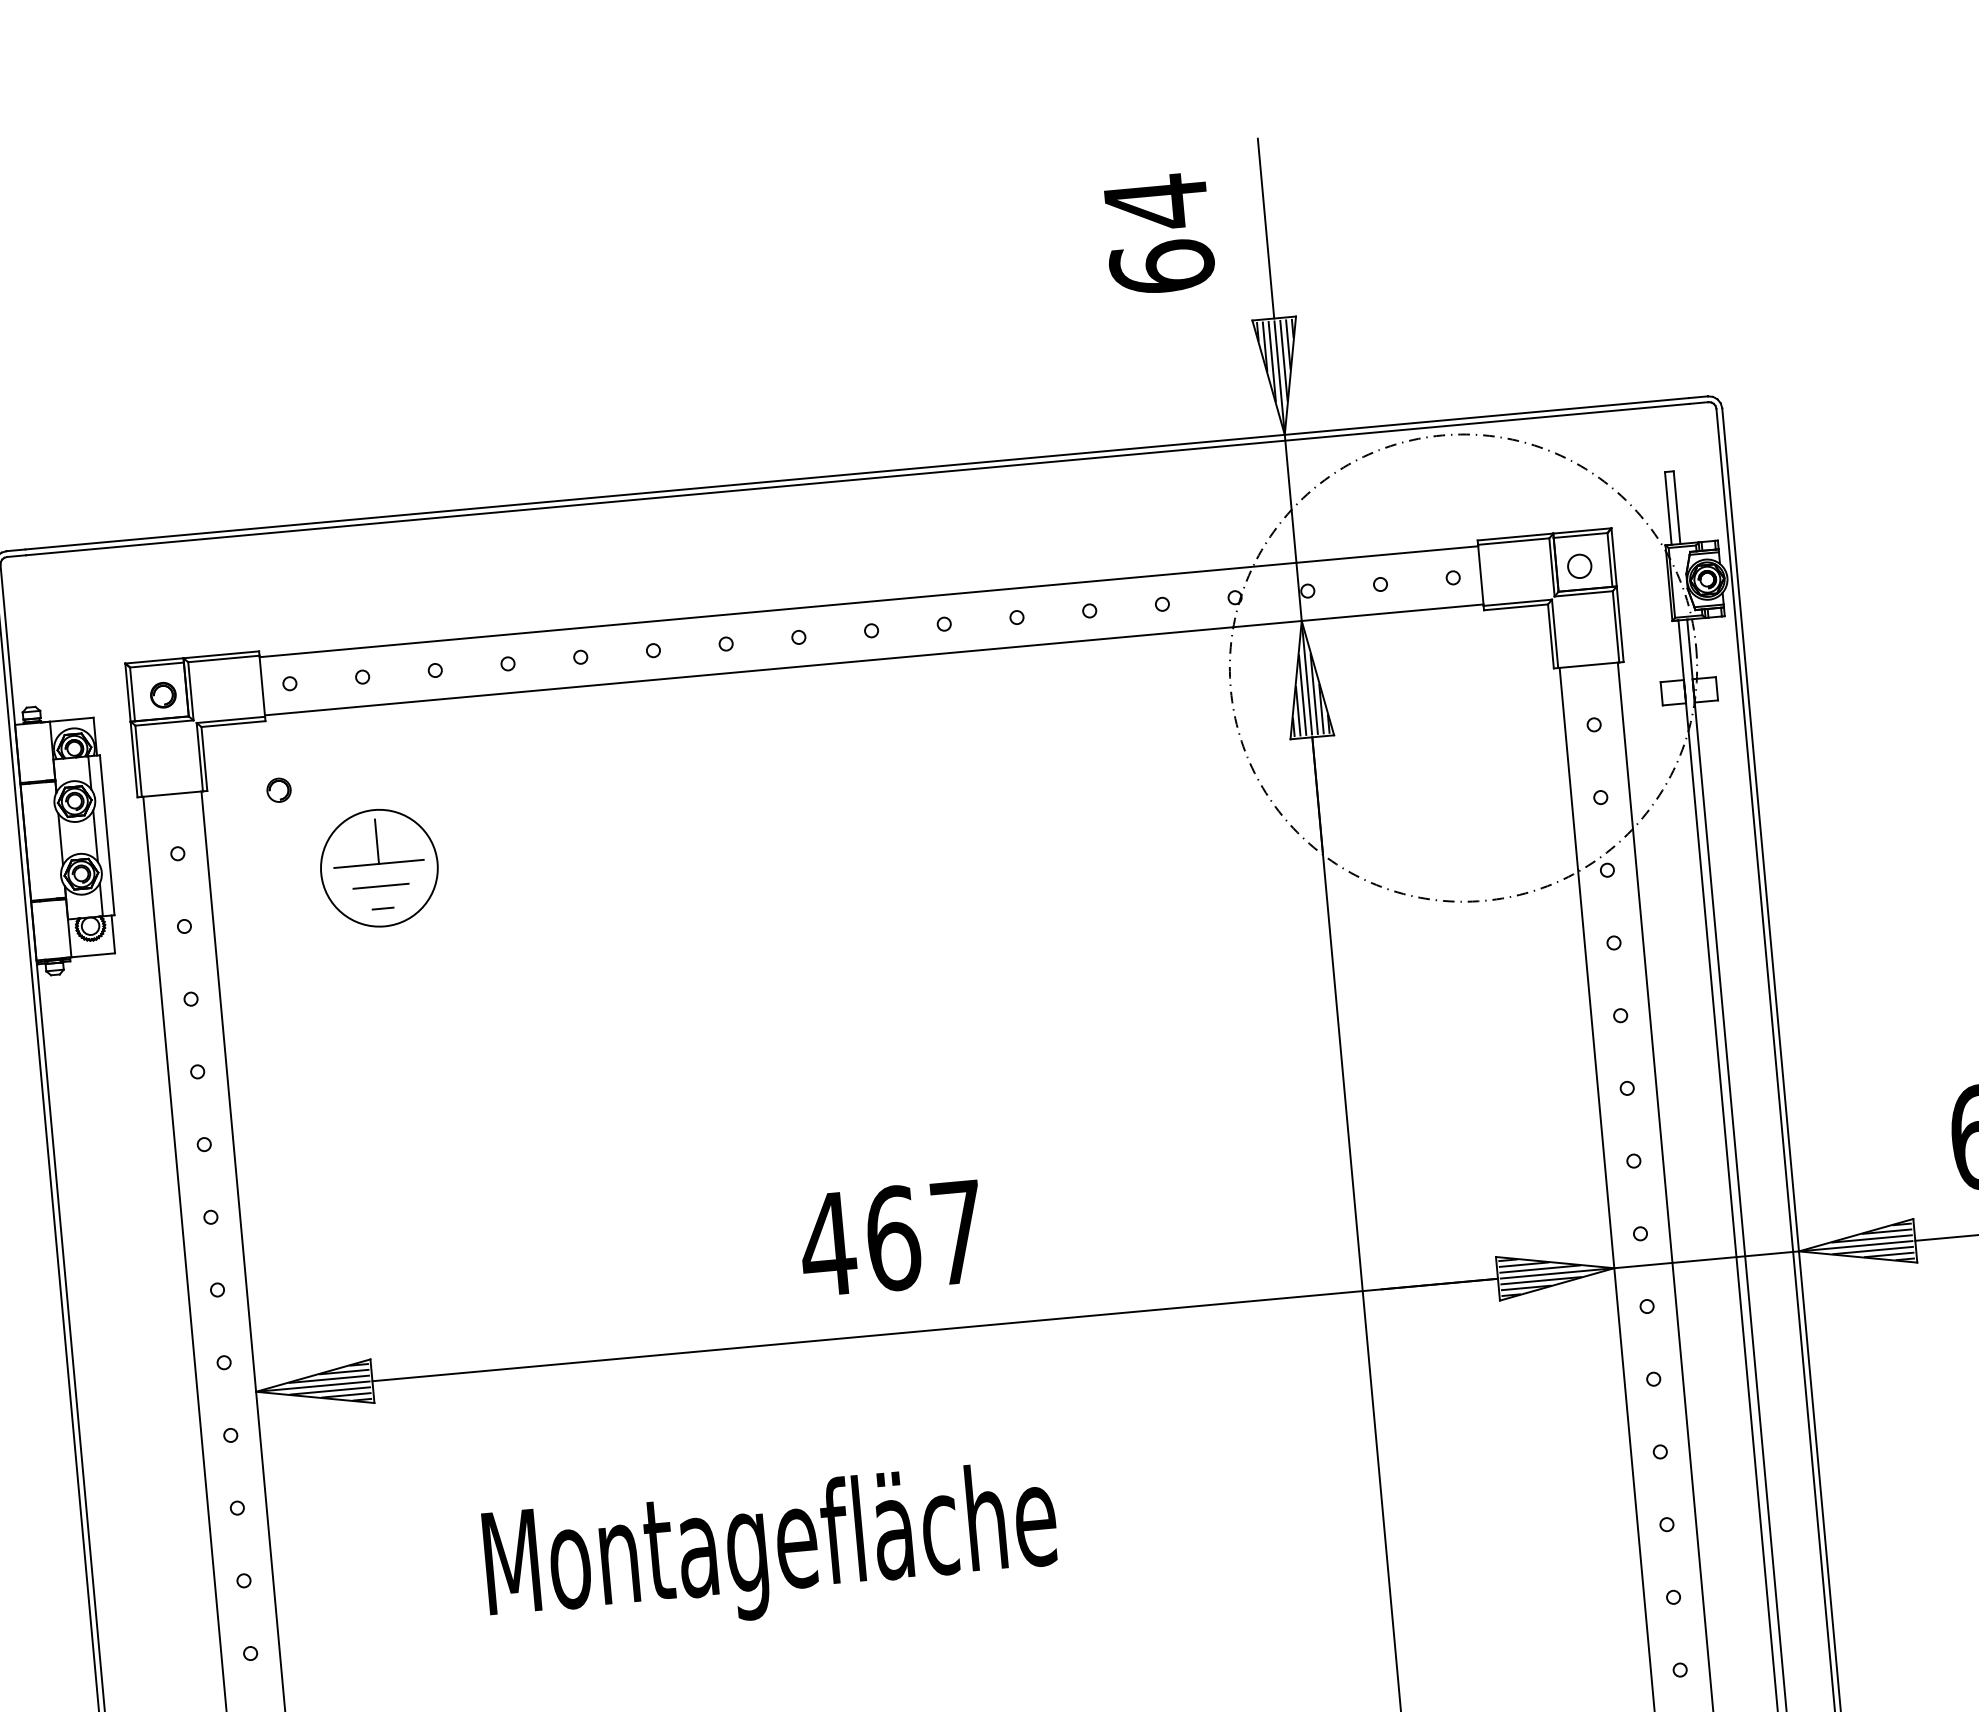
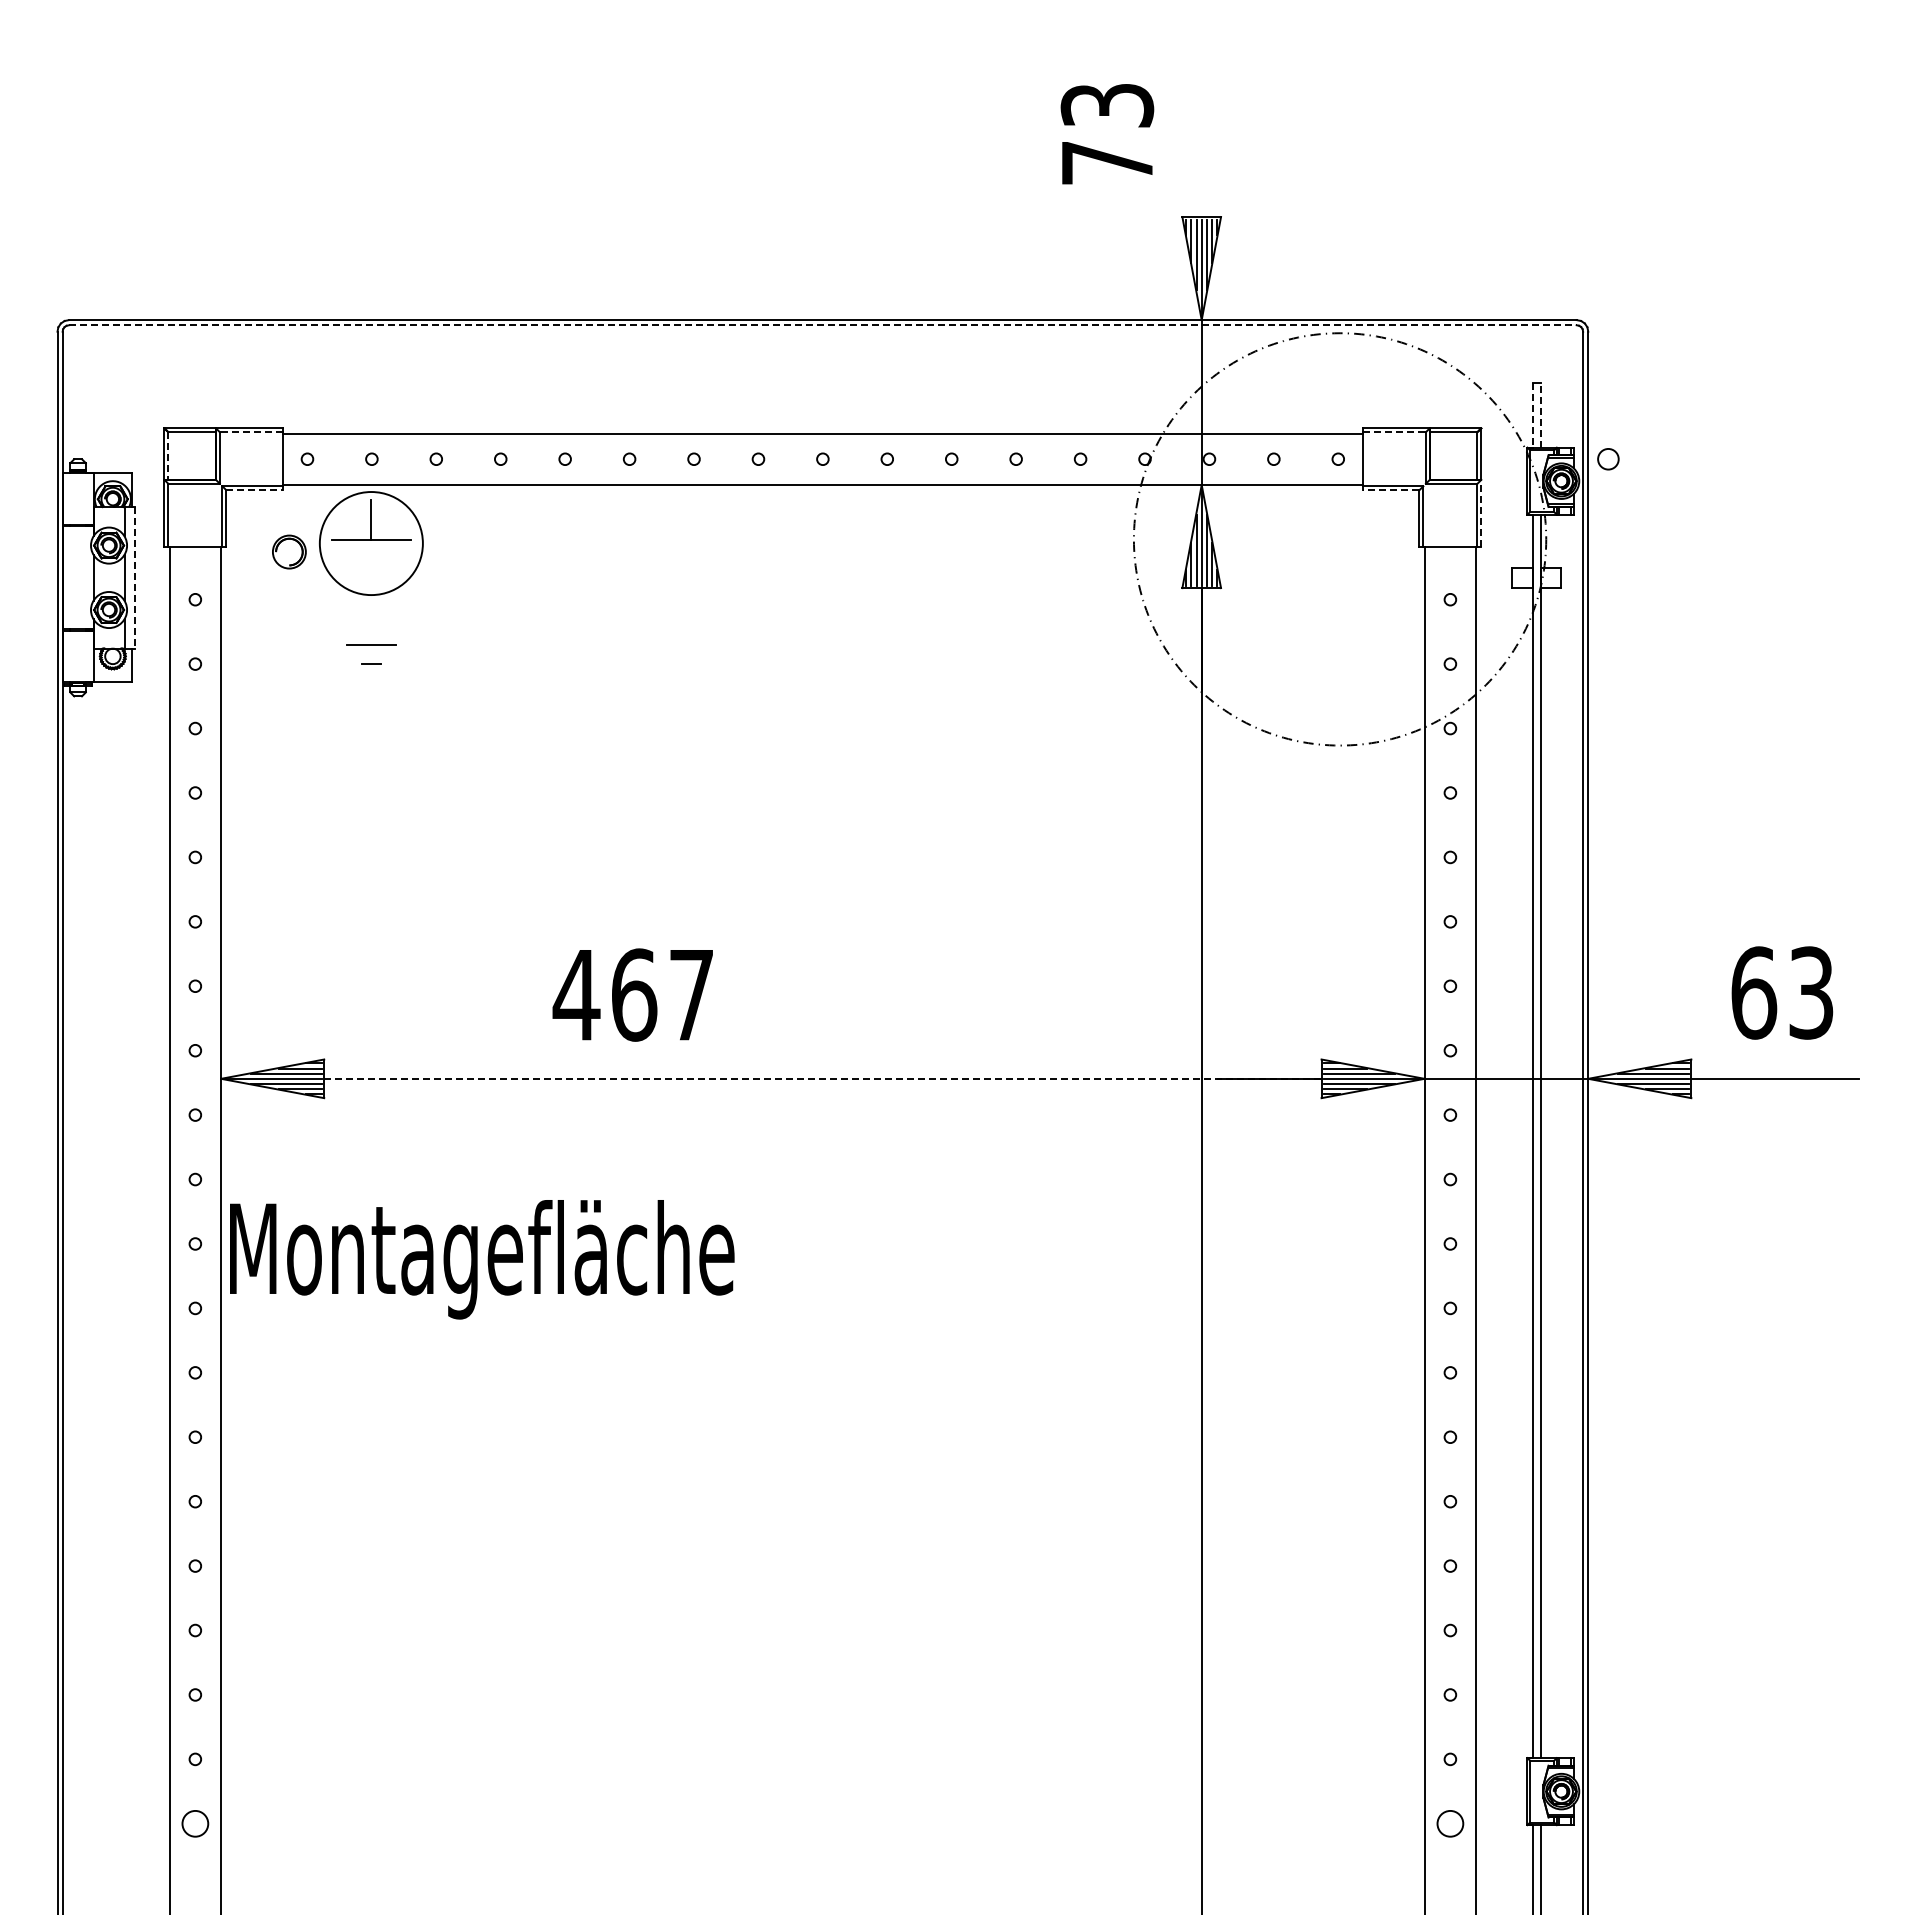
line: (1265, 228) -> (1201, 137), removed
text: (1159, 233) -> (1107, 133), 64 -> 73
line: (857, 479) -> (822, 325), solid -> dashed
line: (1676, 506) -> (1540, 414), solid -> dashed
line: (1667, 508) -> (1532, 415), solid -> dashed
line: (1513, 541) -> (1394, 432), solid -> dashed
circle: (1579, 566) -> (1608, 459), moved
line: (1515, 607) -> (1390, 490), solid -> dashed
line: (1620, 624) -> (1481, 513), solid -> dashed
line: (223, 659) -> (251, 432), solid -> dashed
line: (132, 694) -> (168, 456), solid -> dashed
part: (163, 695) -> (195, 459), removed
line: (234, 724) -> (255, 490), solid -> dashed
part: (279, 789) -> (289, 551), size x1.6
line: (106, 834) -> (134, 577), solid -> dashed
part: (379, 868) -> (371, 543), moved
text: (891, 1238) -> (632, 994), moved
line: (934, 1329) -> (822, 1078), solid -> dashed
text: (771, 1550) -> (482, 1259), moved

